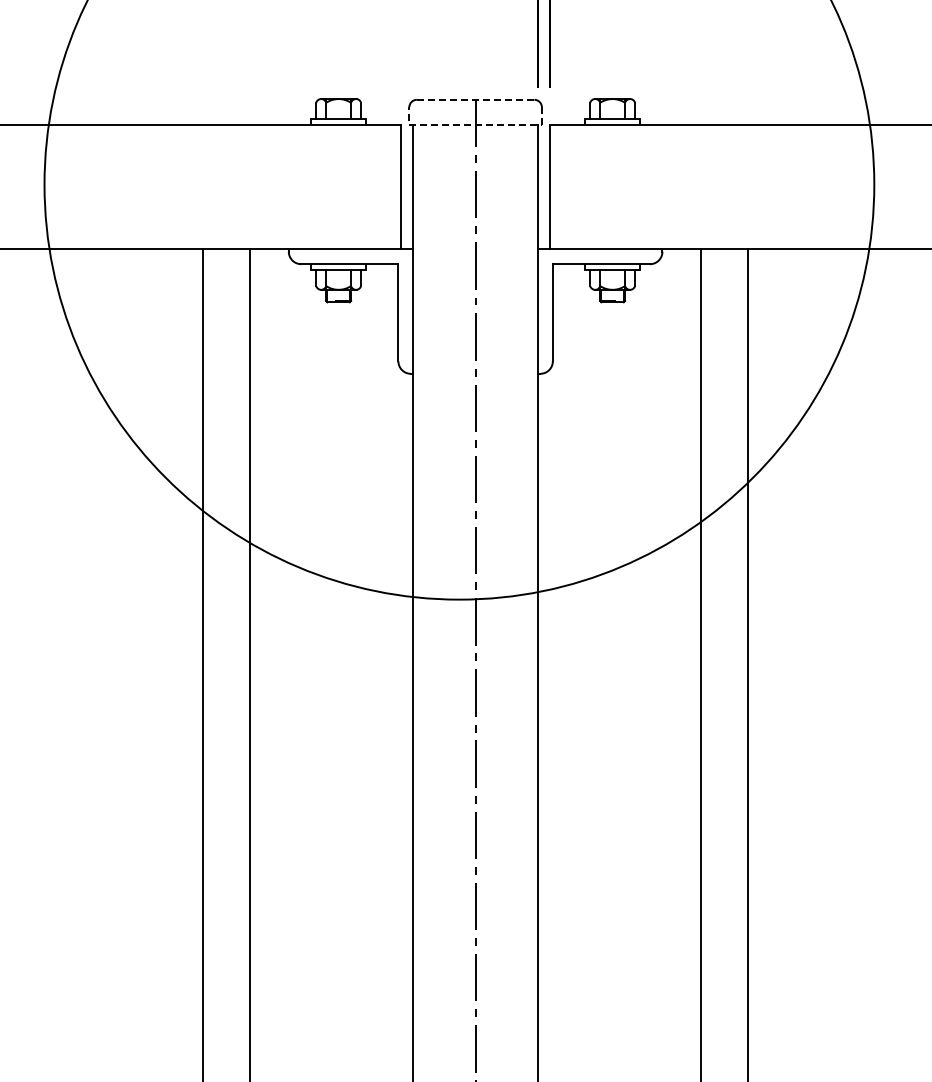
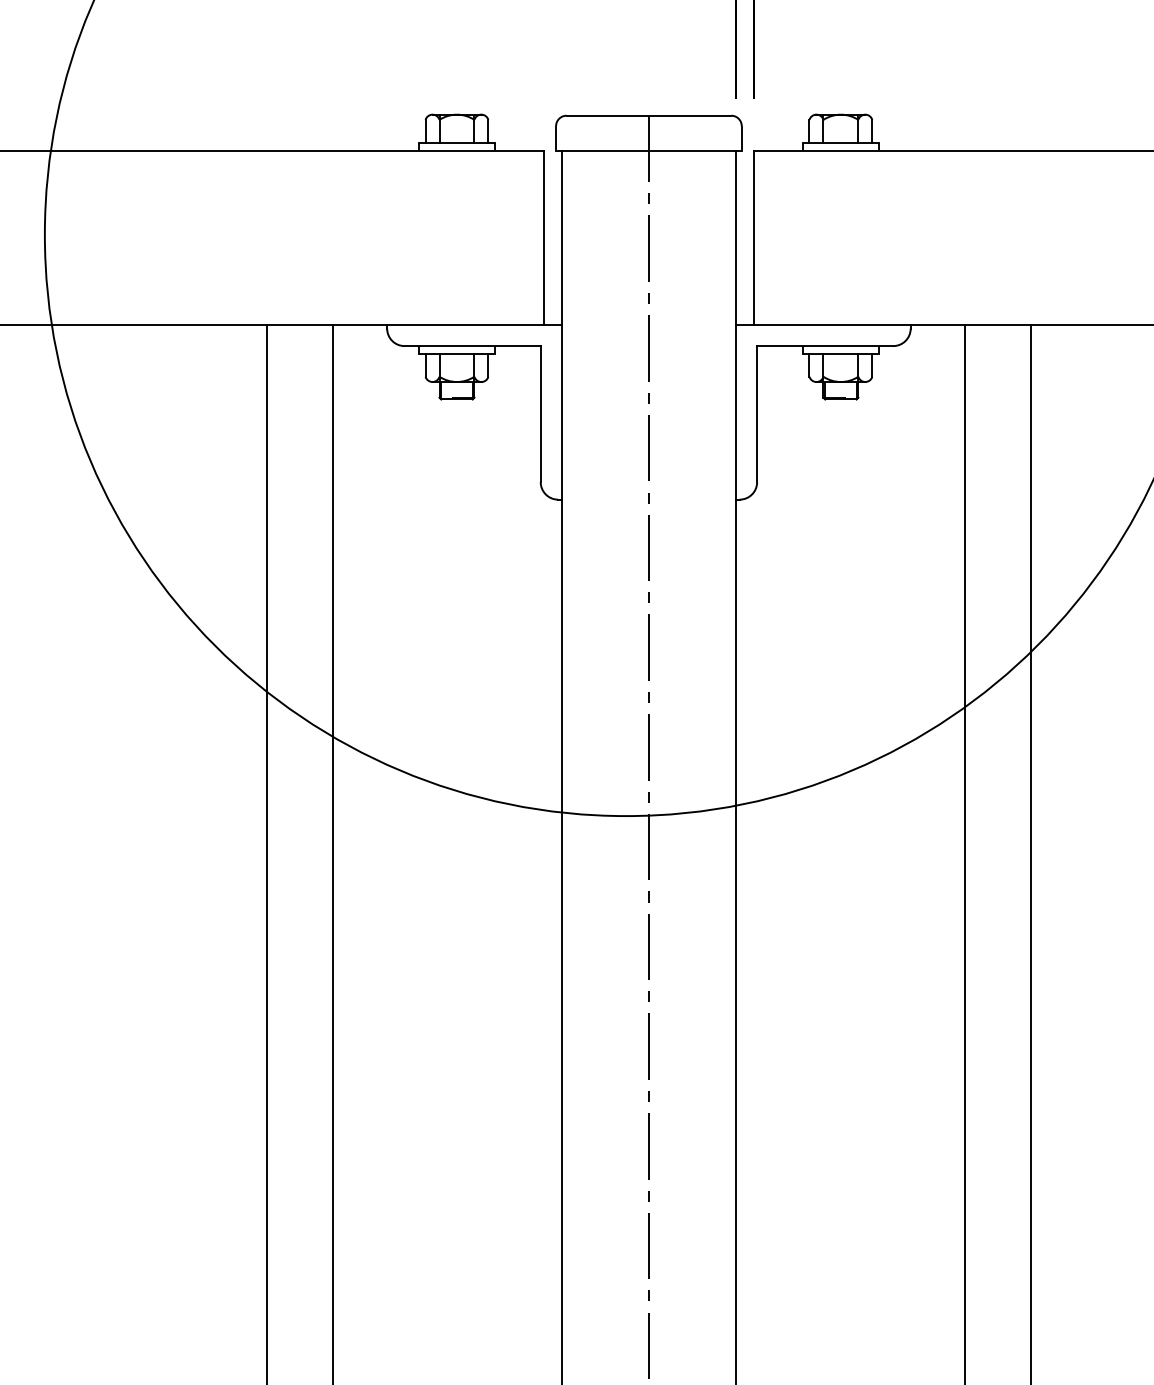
line: (475, 99) -> (648, 115), dashed -> solid
line: (475, 124) -> (648, 150), dashed -> solid

